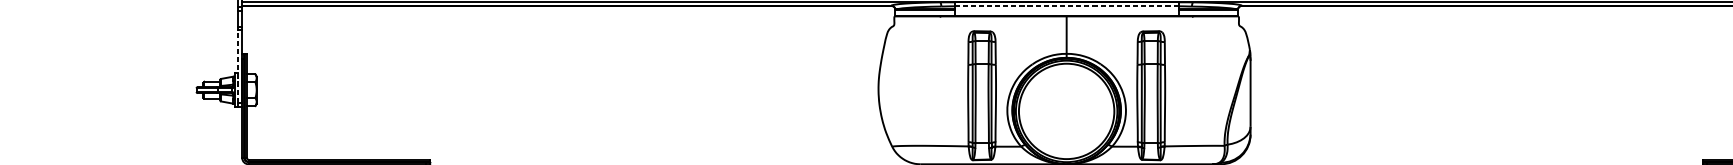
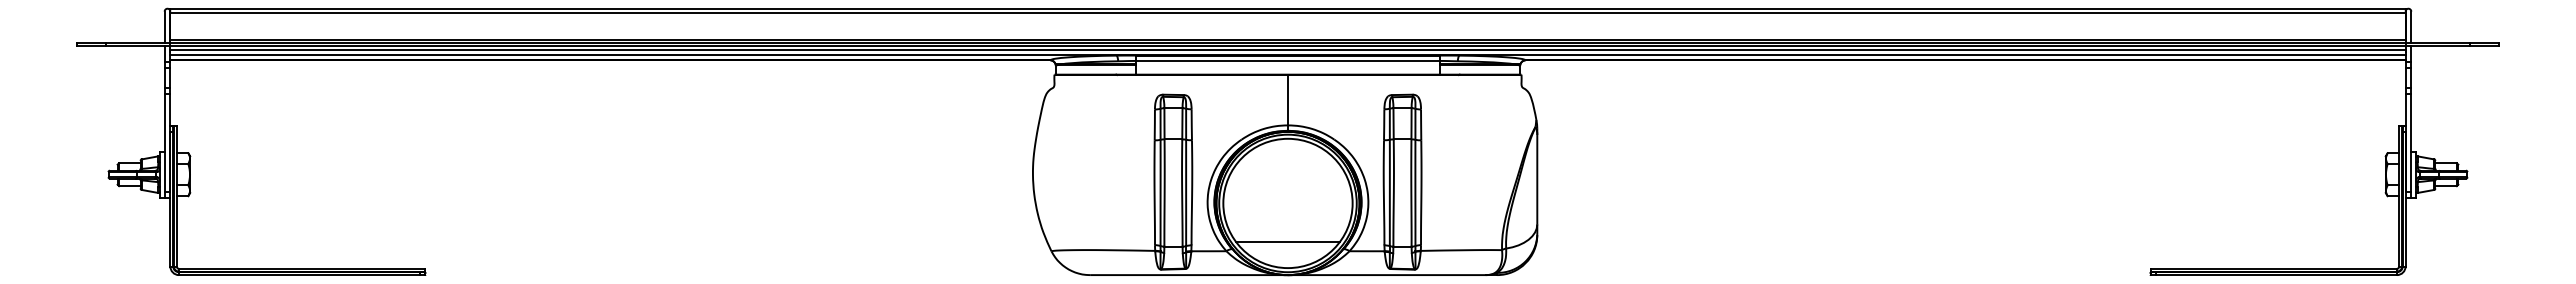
line: (1066, 5) -> (1287, 60), dashed -> solid
line: (237, 66) -> (164, 142), dashed -> solid
line: (1066, 140) -> (1287, 242), added

